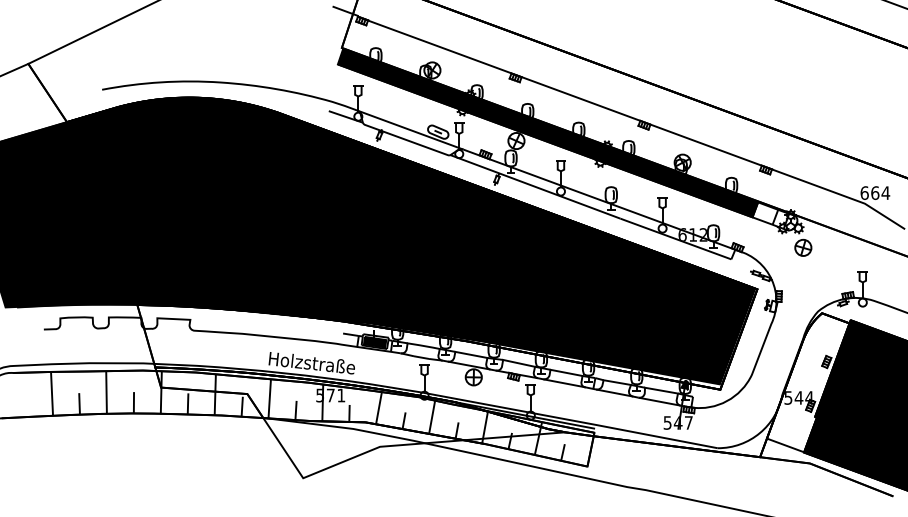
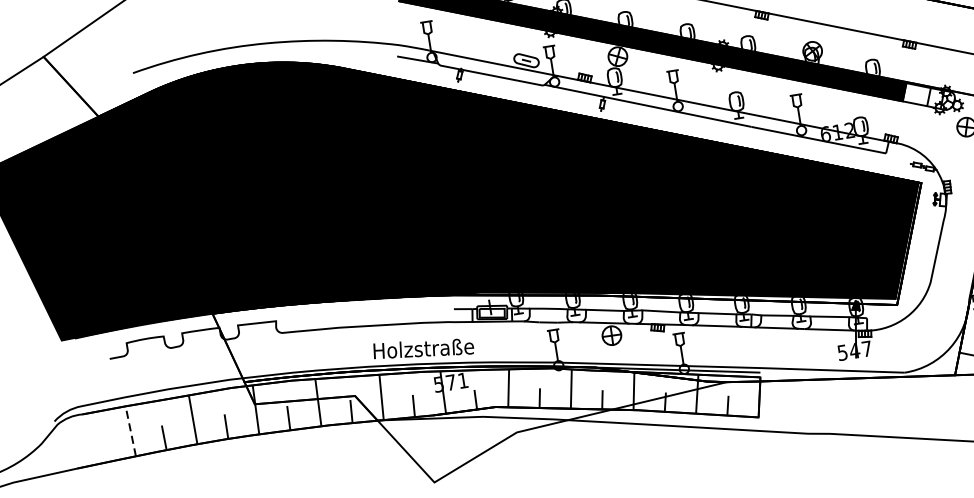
fill: (374, 341) -> (491, 312), removed
line: (52, 393) -> (131, 430), solid -> dashed

